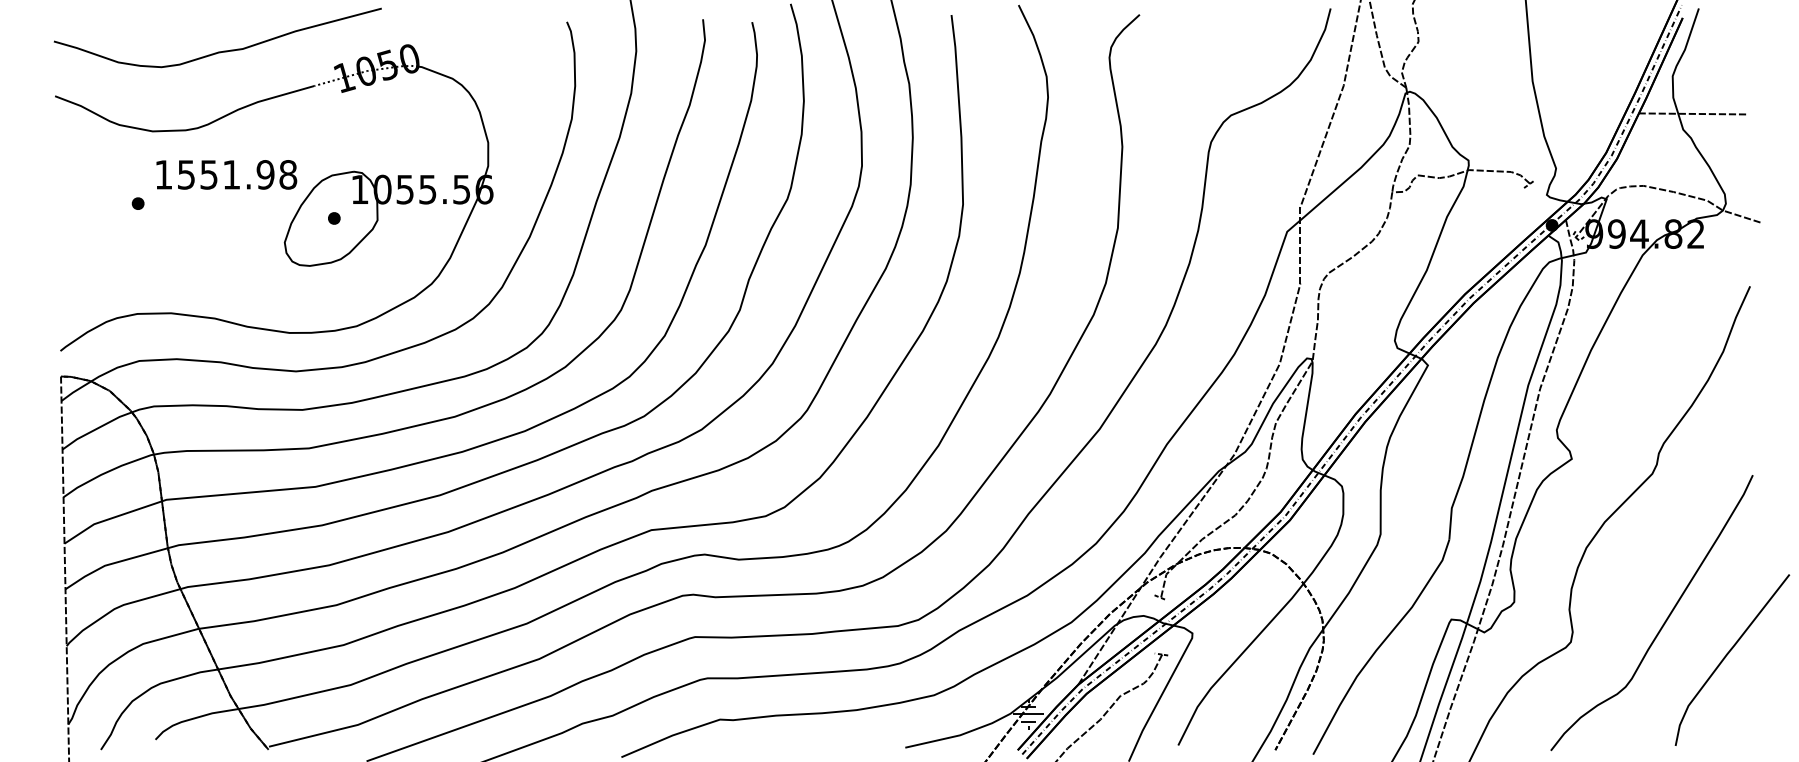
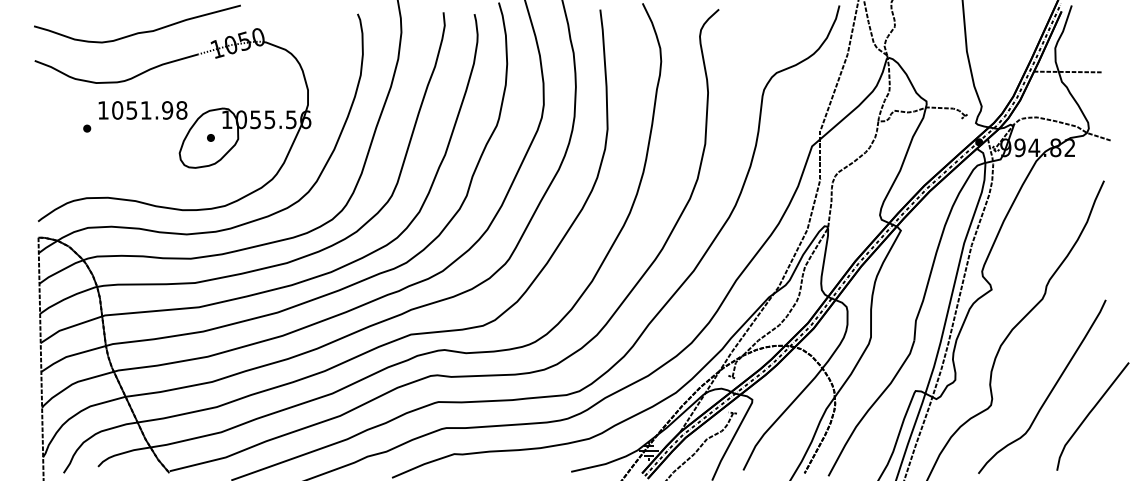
text: (186, 174) -> (117, 110), 1551.98 -> 1051.98

